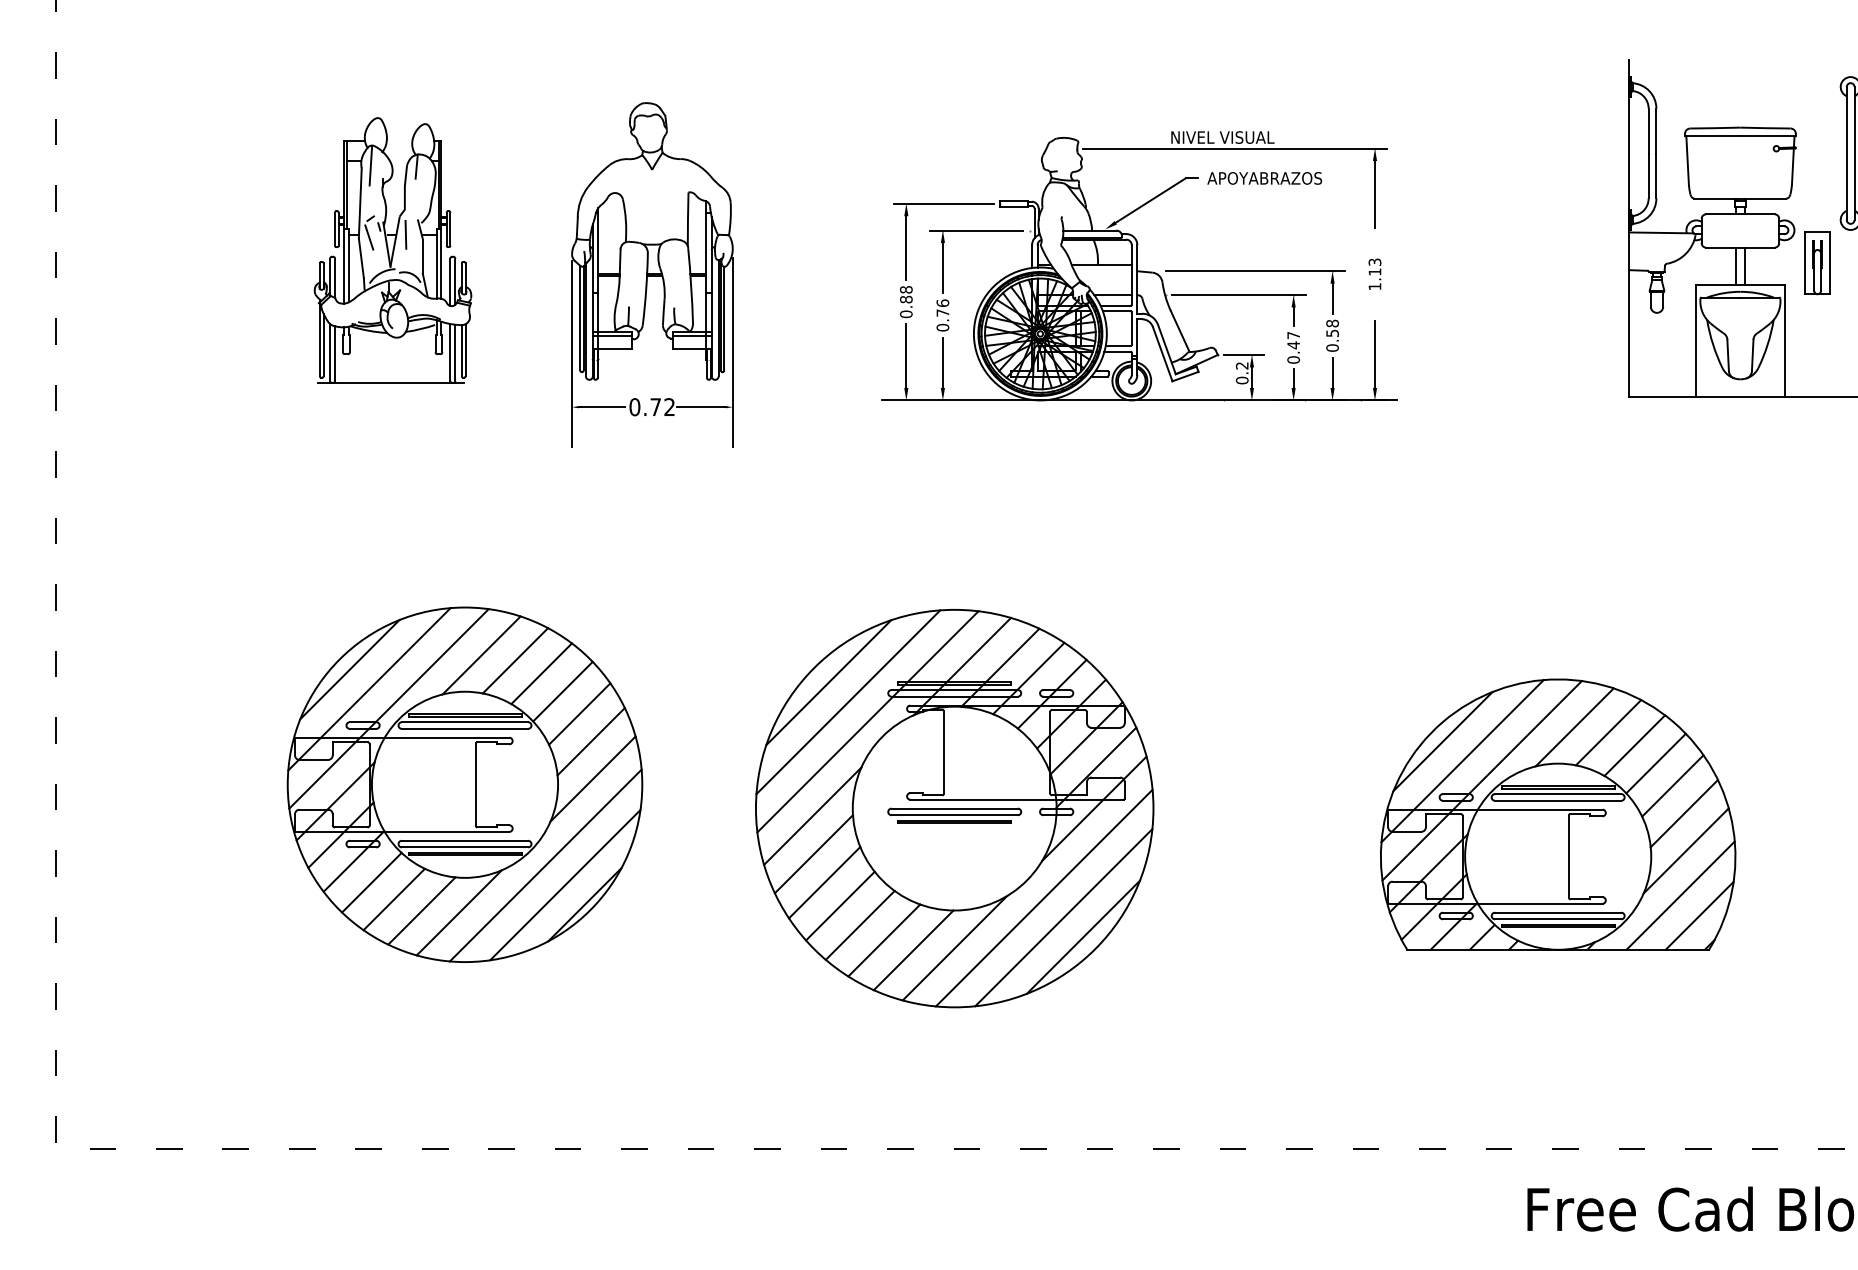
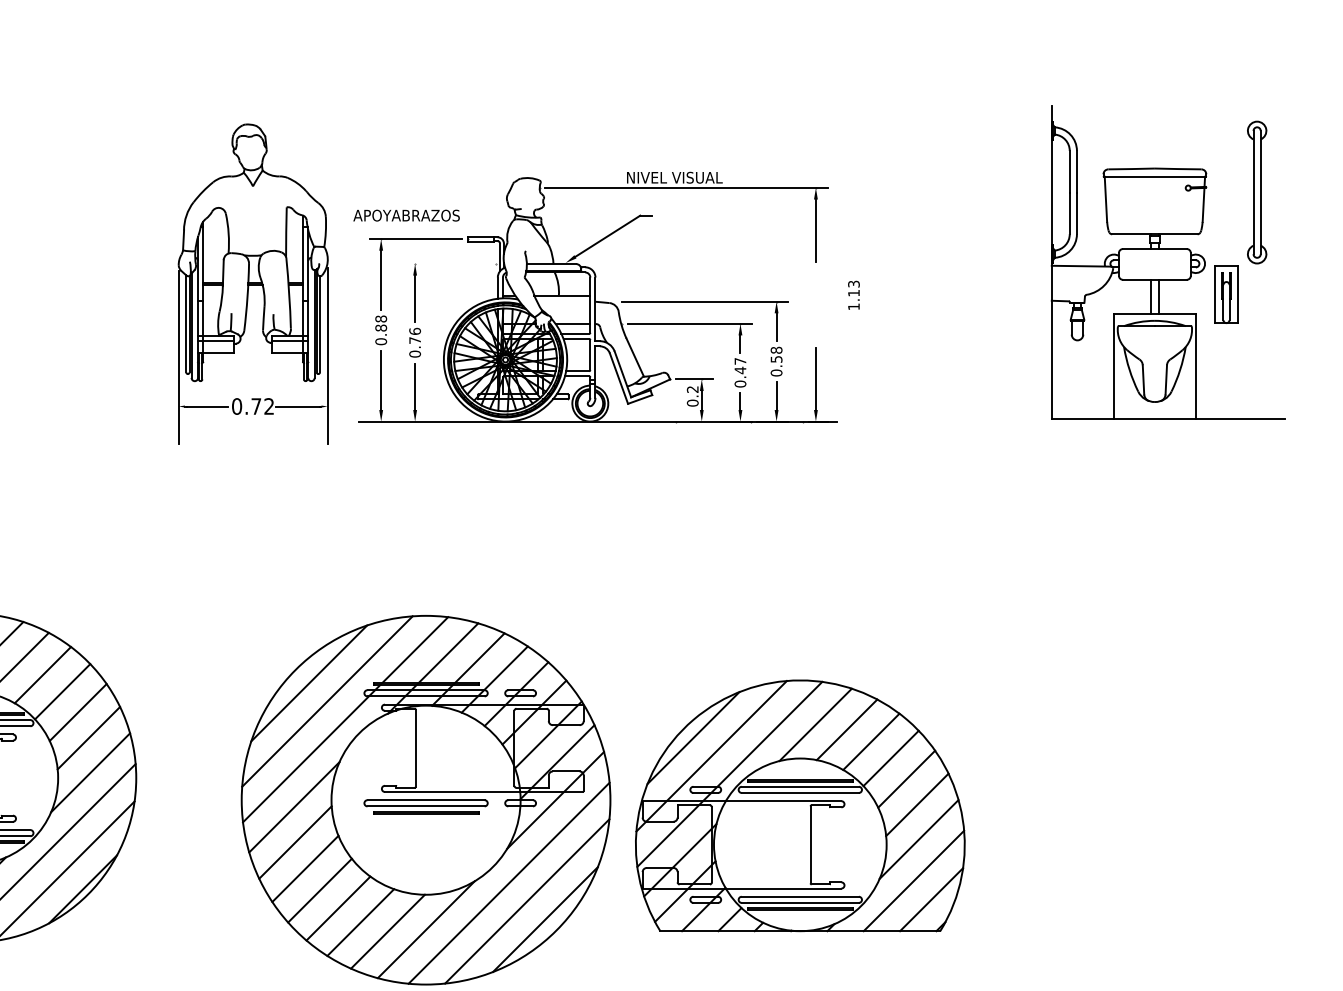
text: (1264, 178) -> (406, 215), moved
line: (976, 230) -> (446, 263), removed
text: (1374, 273) -> (853, 294), moved
part: (652, 274) -> (253, 283), moved
part: (1558, 814) -> (800, 805), moved

